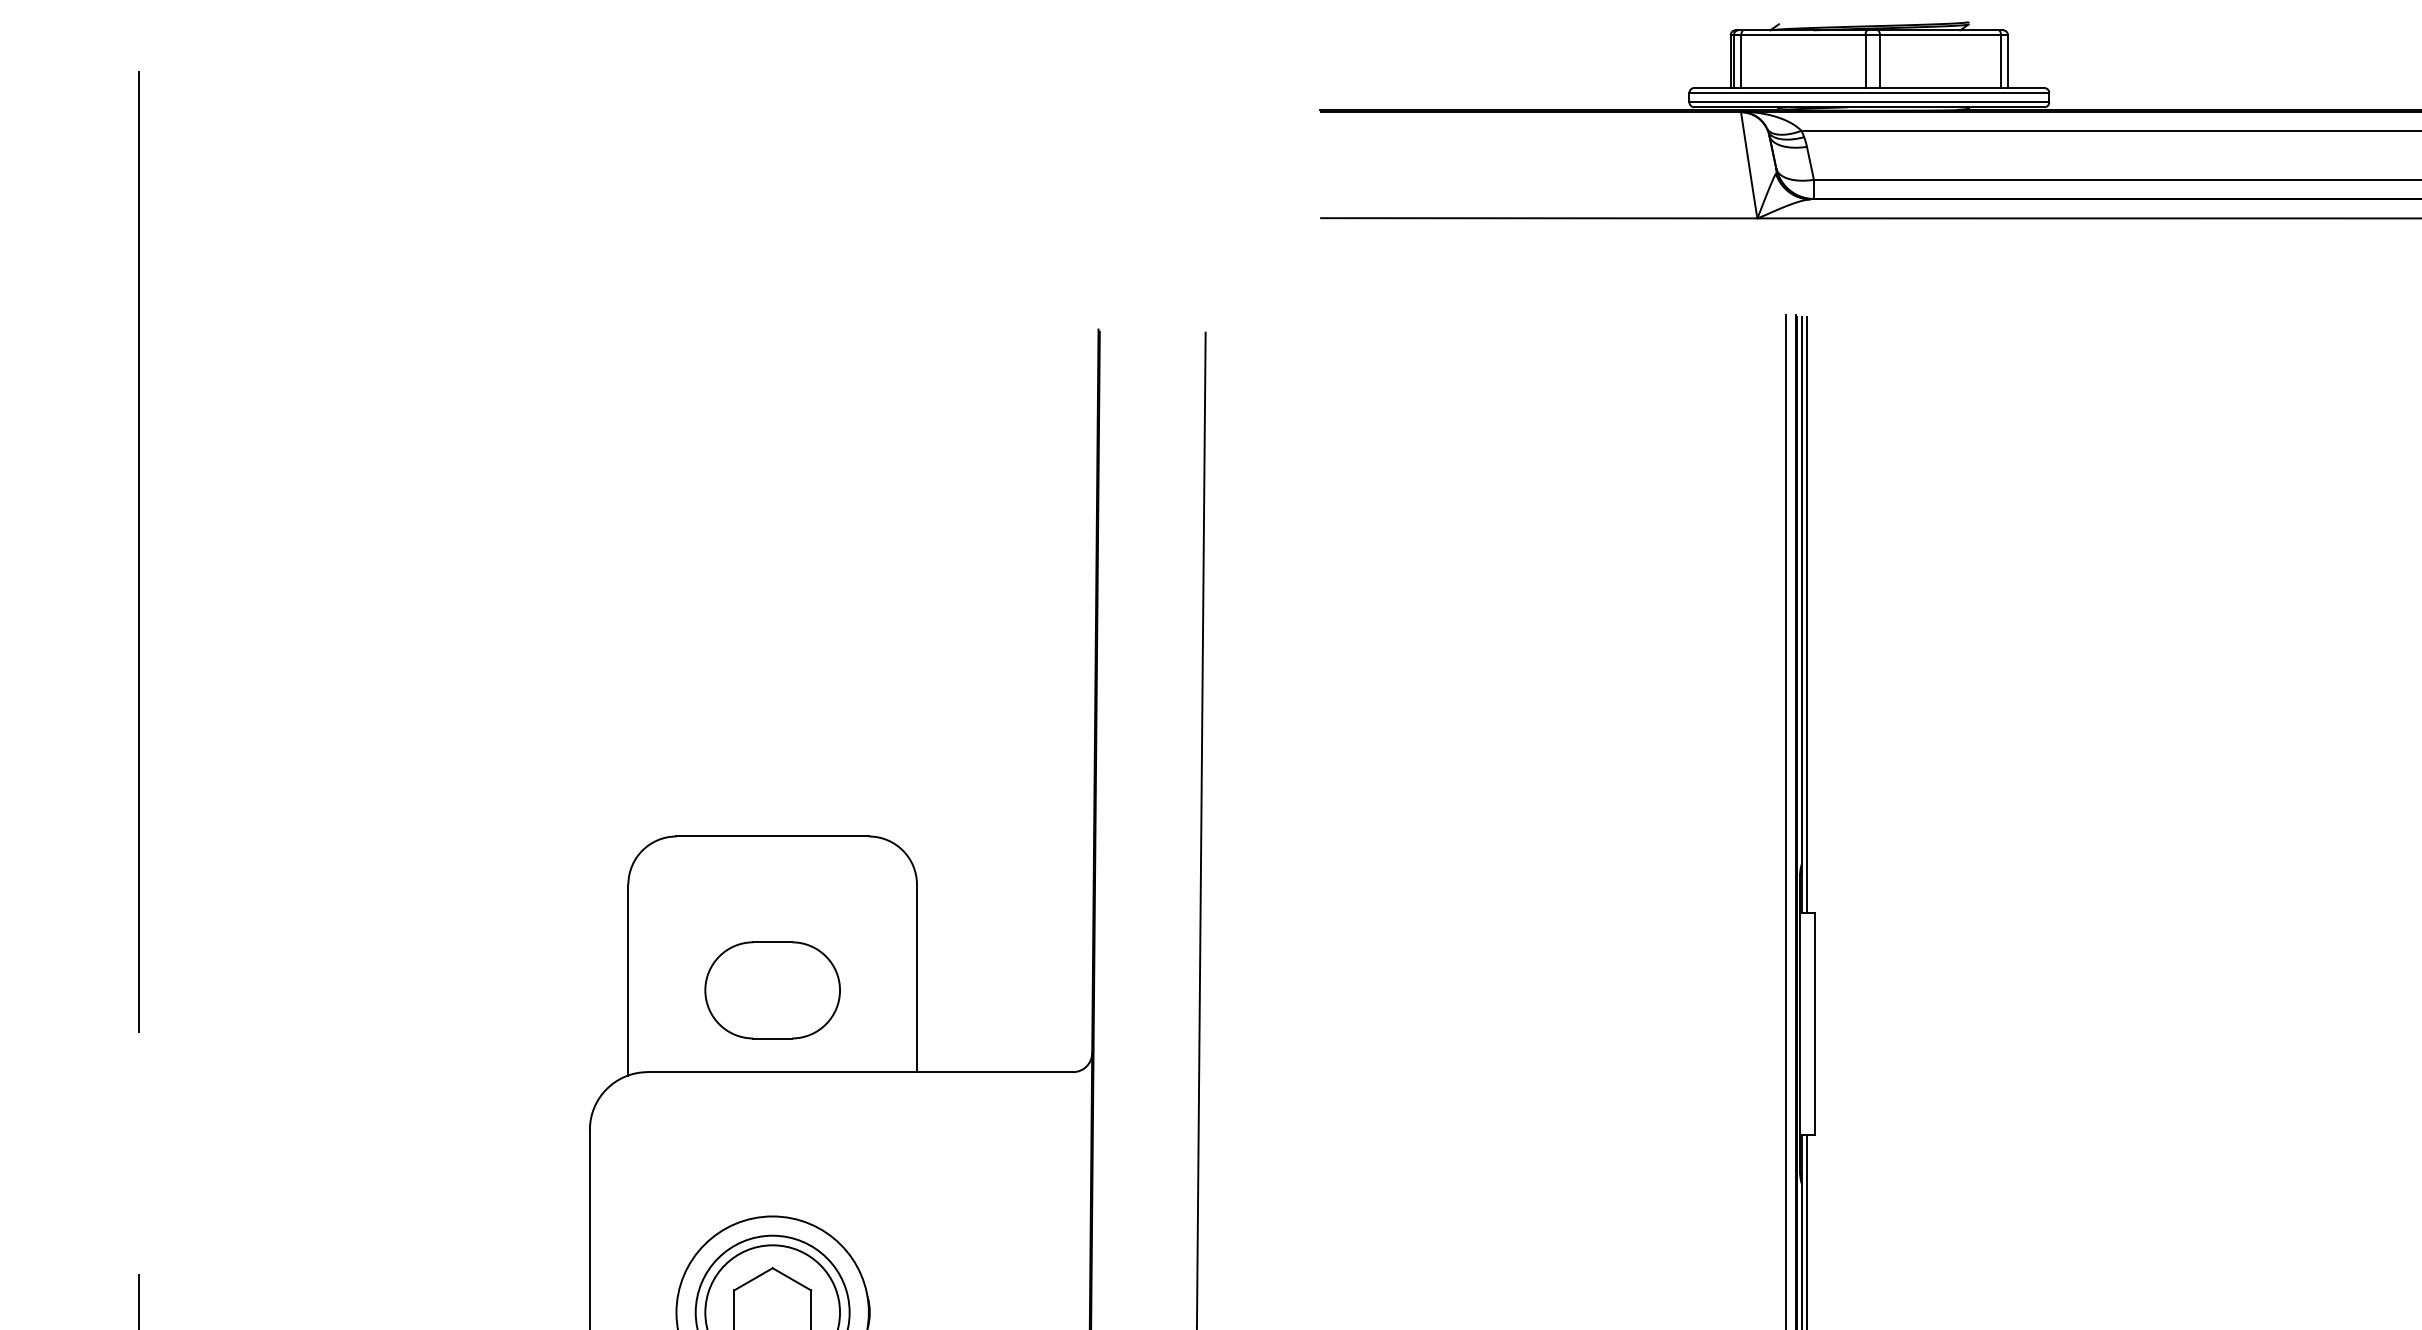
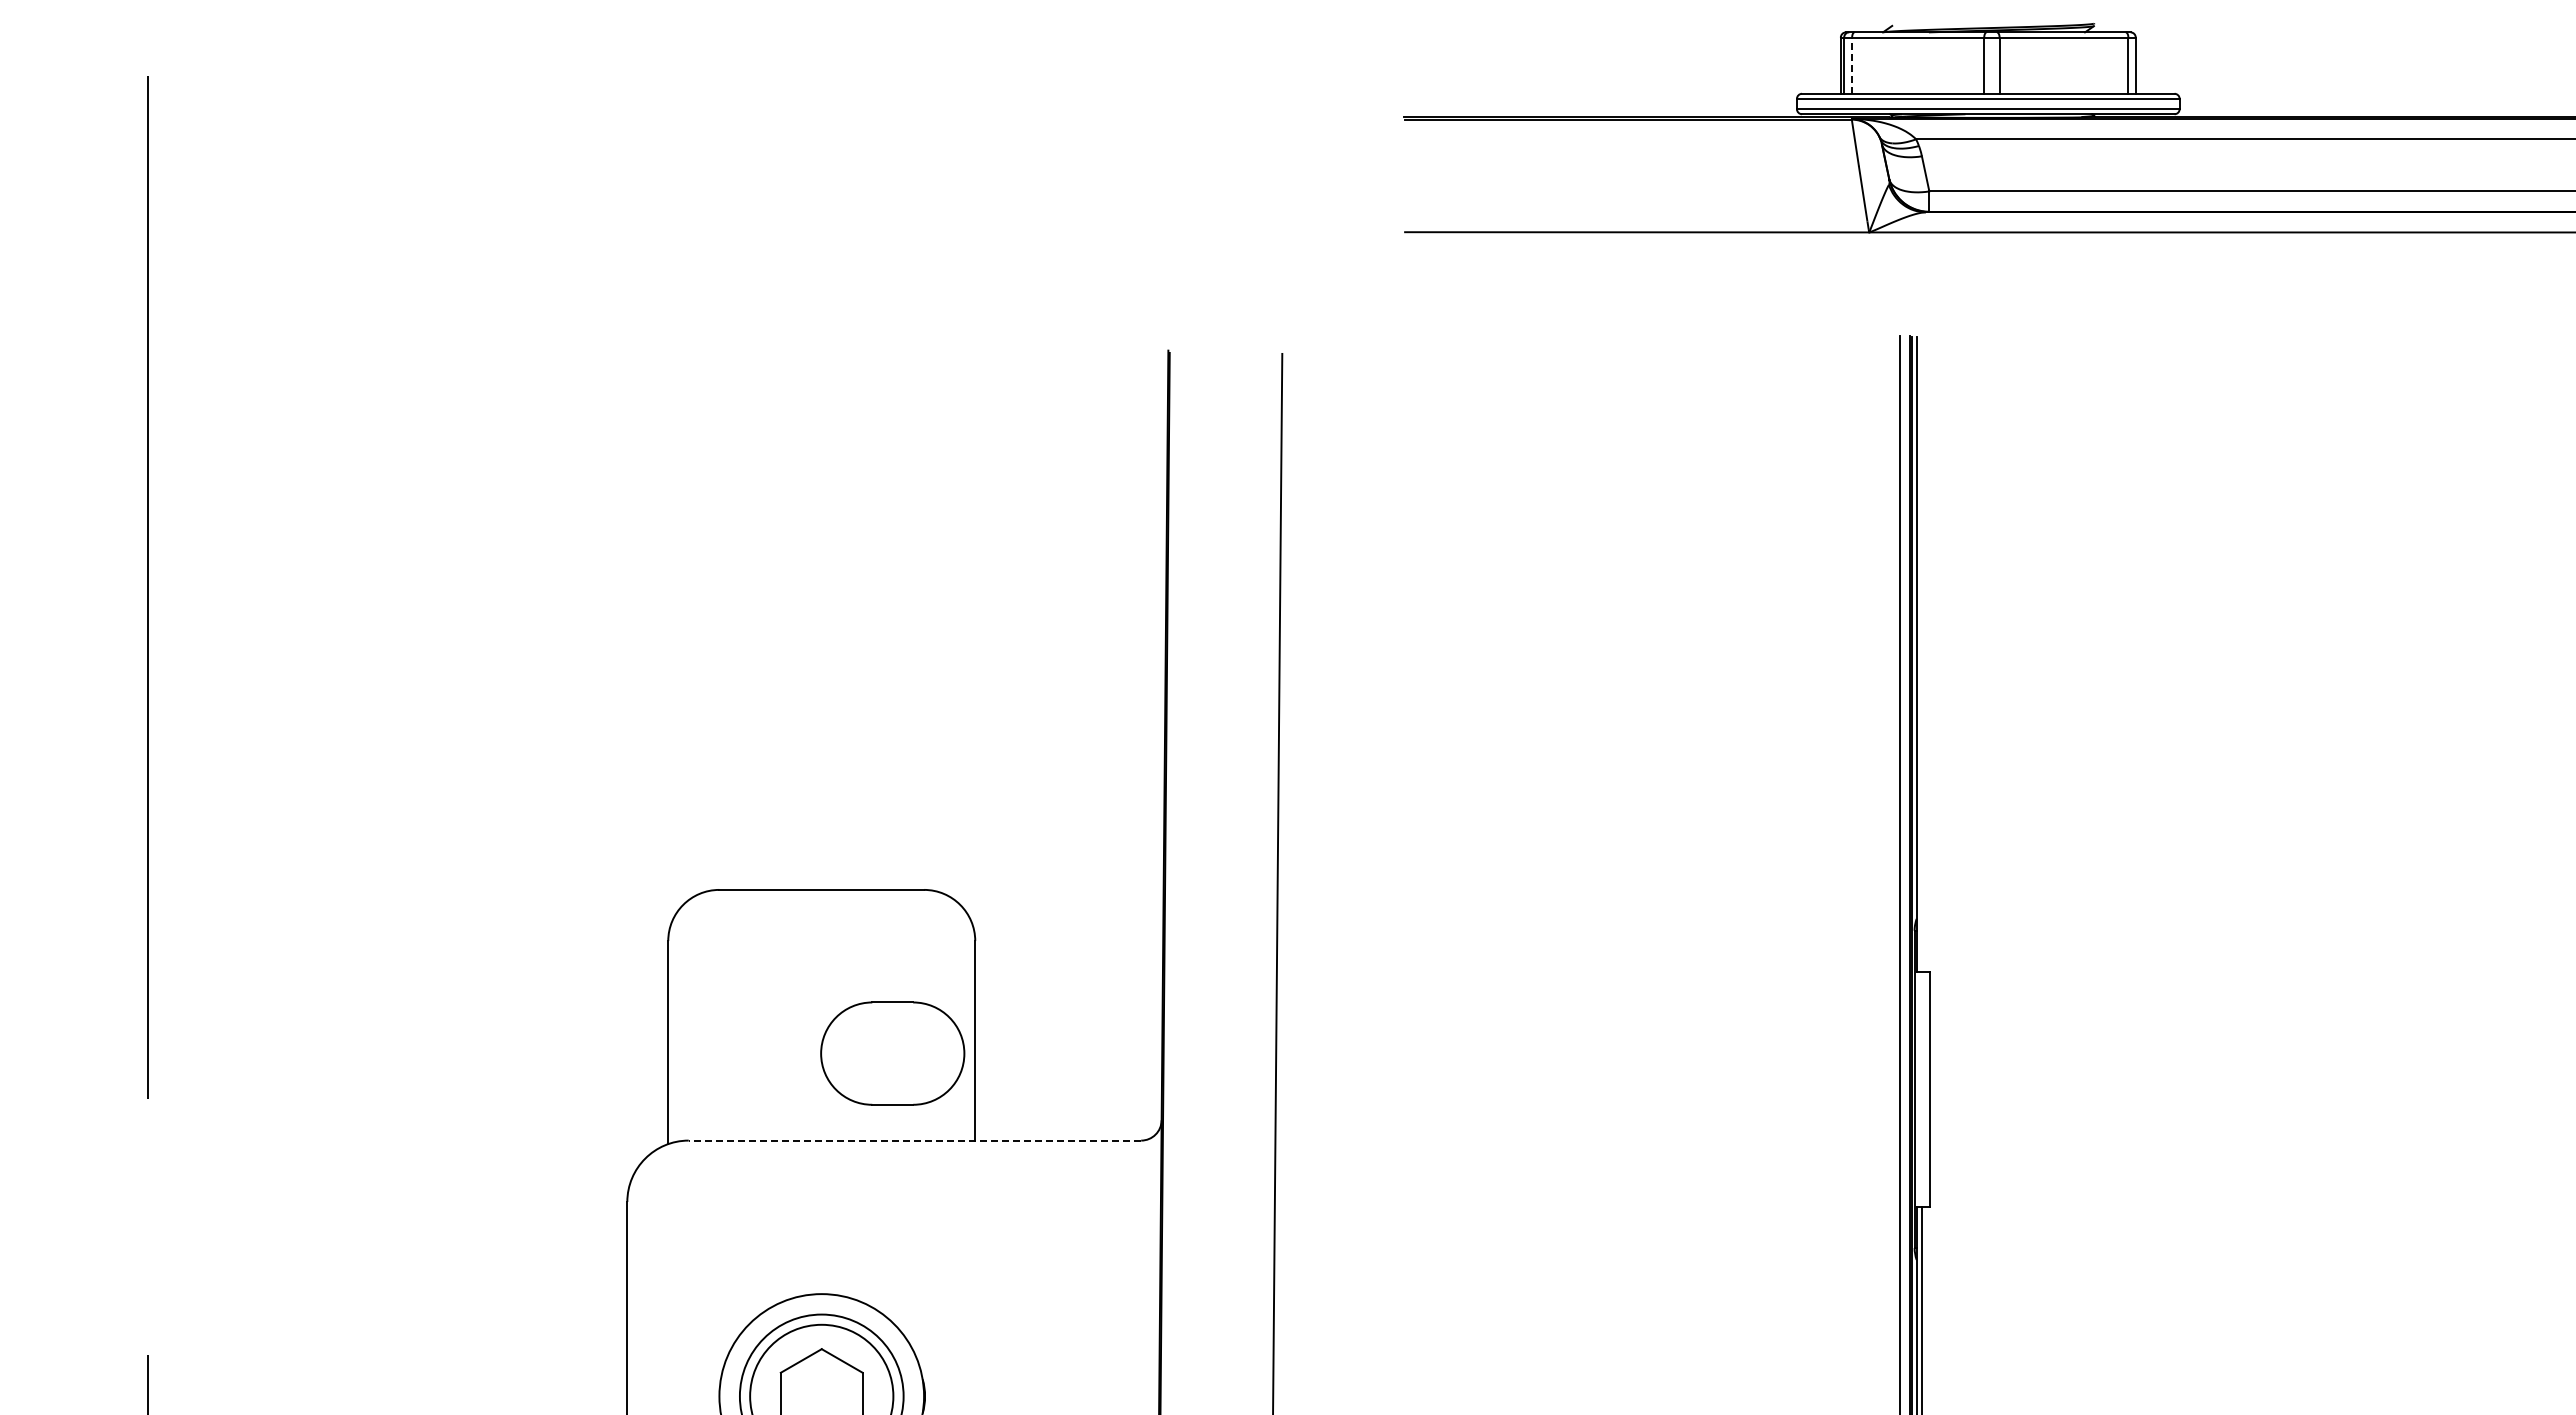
line: (1741, 61) -> (1852, 65), solid -> dashed
line: (1806, 615) -> (1921, 654), removed
part: (772, 990) -> (892, 1053), moved
line: (859, 1072) -> (914, 1140), solid -> dashed

